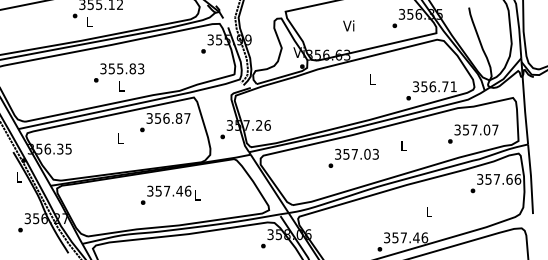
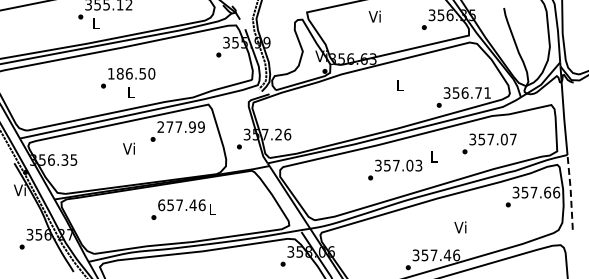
text: (348, 25) -> (374, 16), moved
text: (122, 68) -> (131, 73), 355.83 -> 186.50
text: (167, 117) -> (180, 126), 356.87 -> 277.99
text: (473, 133) -> (489, 143), moved
text: (119, 138) -> (128, 148), L -> Vi
text: (354, 157) -> (395, 169), moved
text: (18, 177) -> (19, 190), L -> Vi
line: (530, 178) -> (570, 191), solid -> dashed
text: (150, 191) -> (161, 205), 357.46 -> 657.46
text: (428, 211) -> (460, 227), L -> Vi

